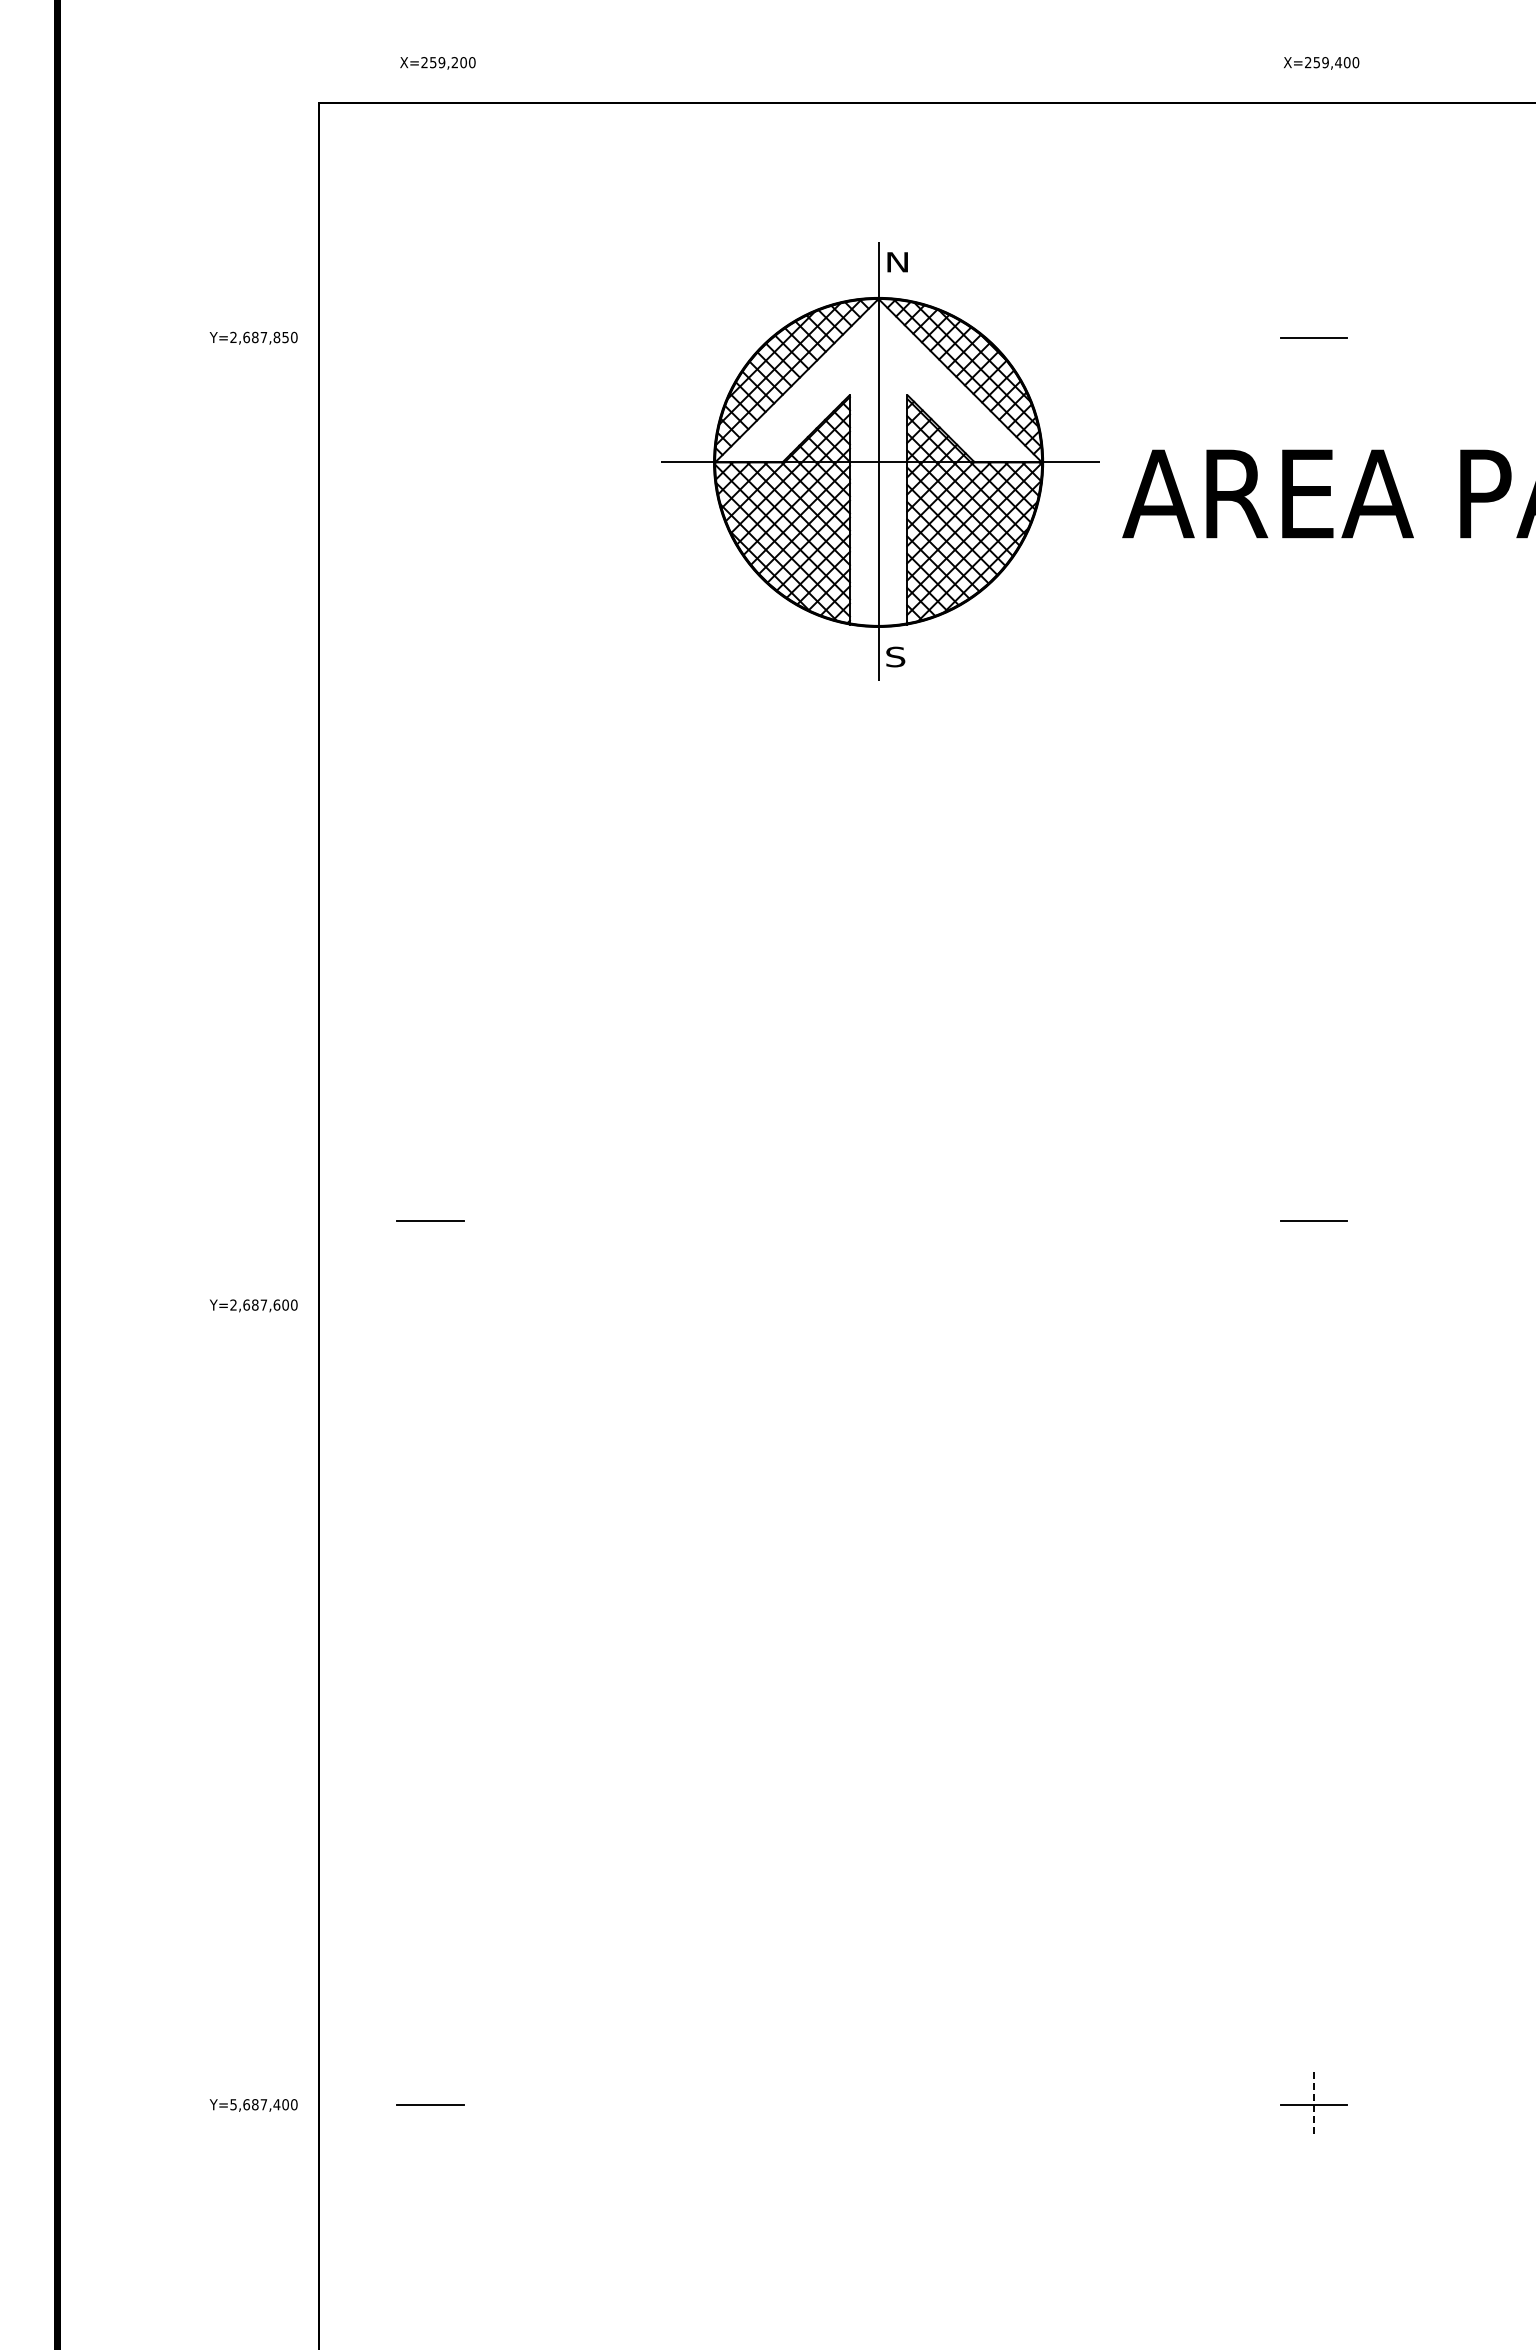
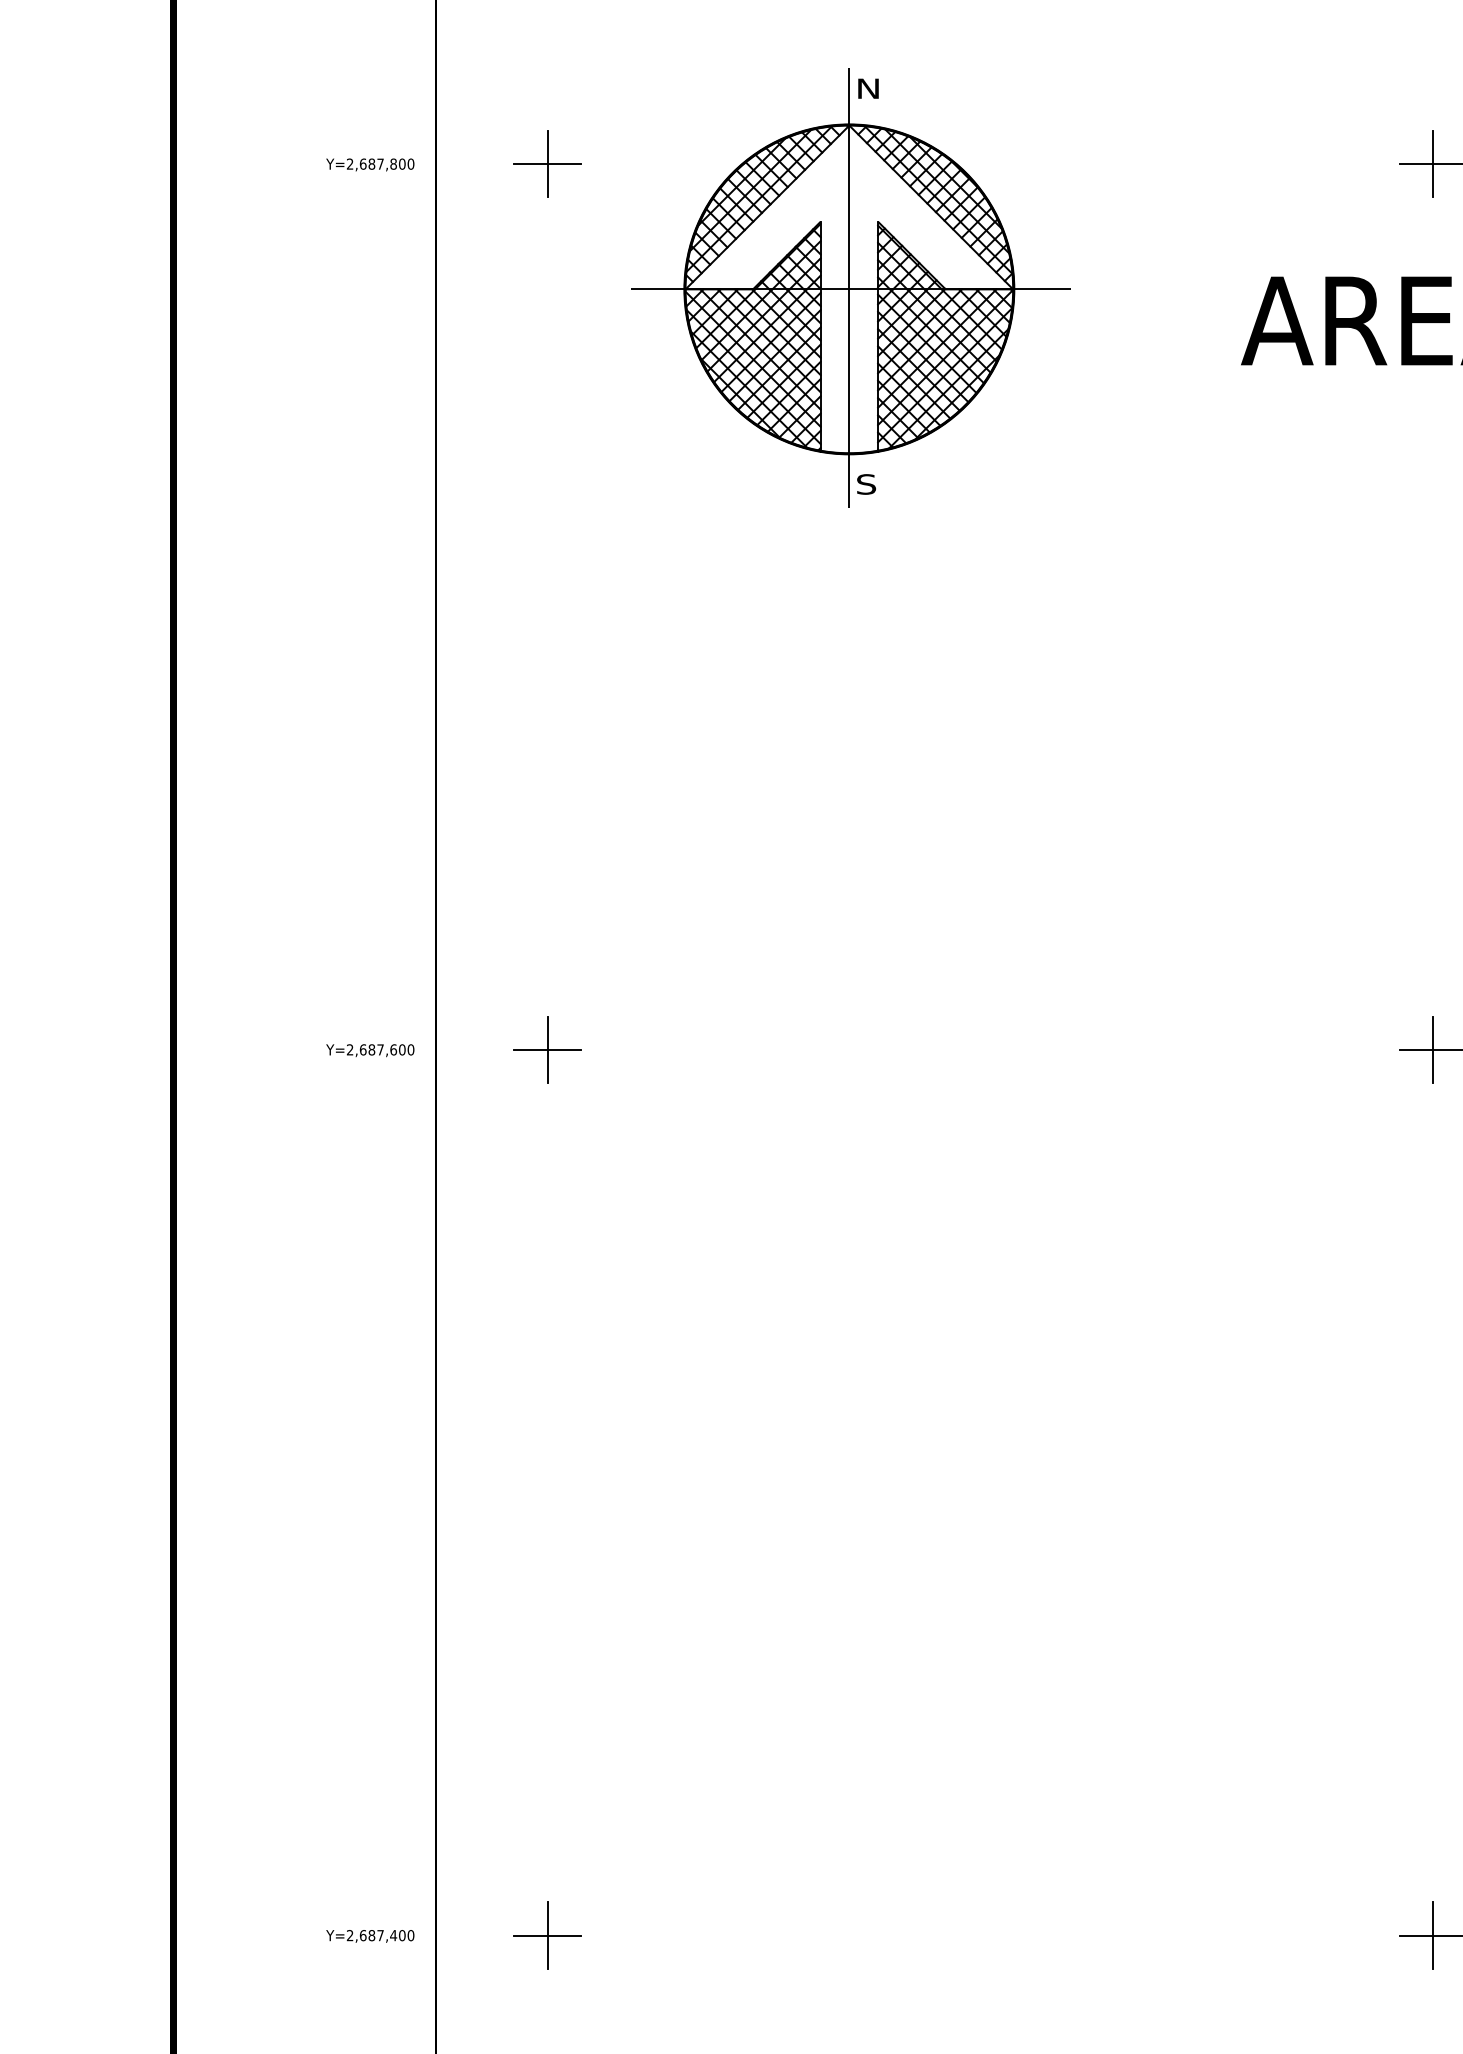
text: (285, 337) -> (402, 164), Y=2,687,850 -> Y=2,687,800
part: (430, 337) -> (547, 164), added
line: (1314, 337) -> (1433, 164), added
part: (880, 461) -> (851, 288), moved
line: (430, 1220) -> (547, 1049), added
line: (1314, 1220) -> (1433, 1049), added
text: (253, 1305) -> (370, 1050), moved
text: (233, 2104) -> (350, 1935), Y=5,687,400 -> Y=2,687,400
line: (430, 2104) -> (547, 1935), added
line: (1314, 2105) -> (1433, 1936), dashed -> solid

